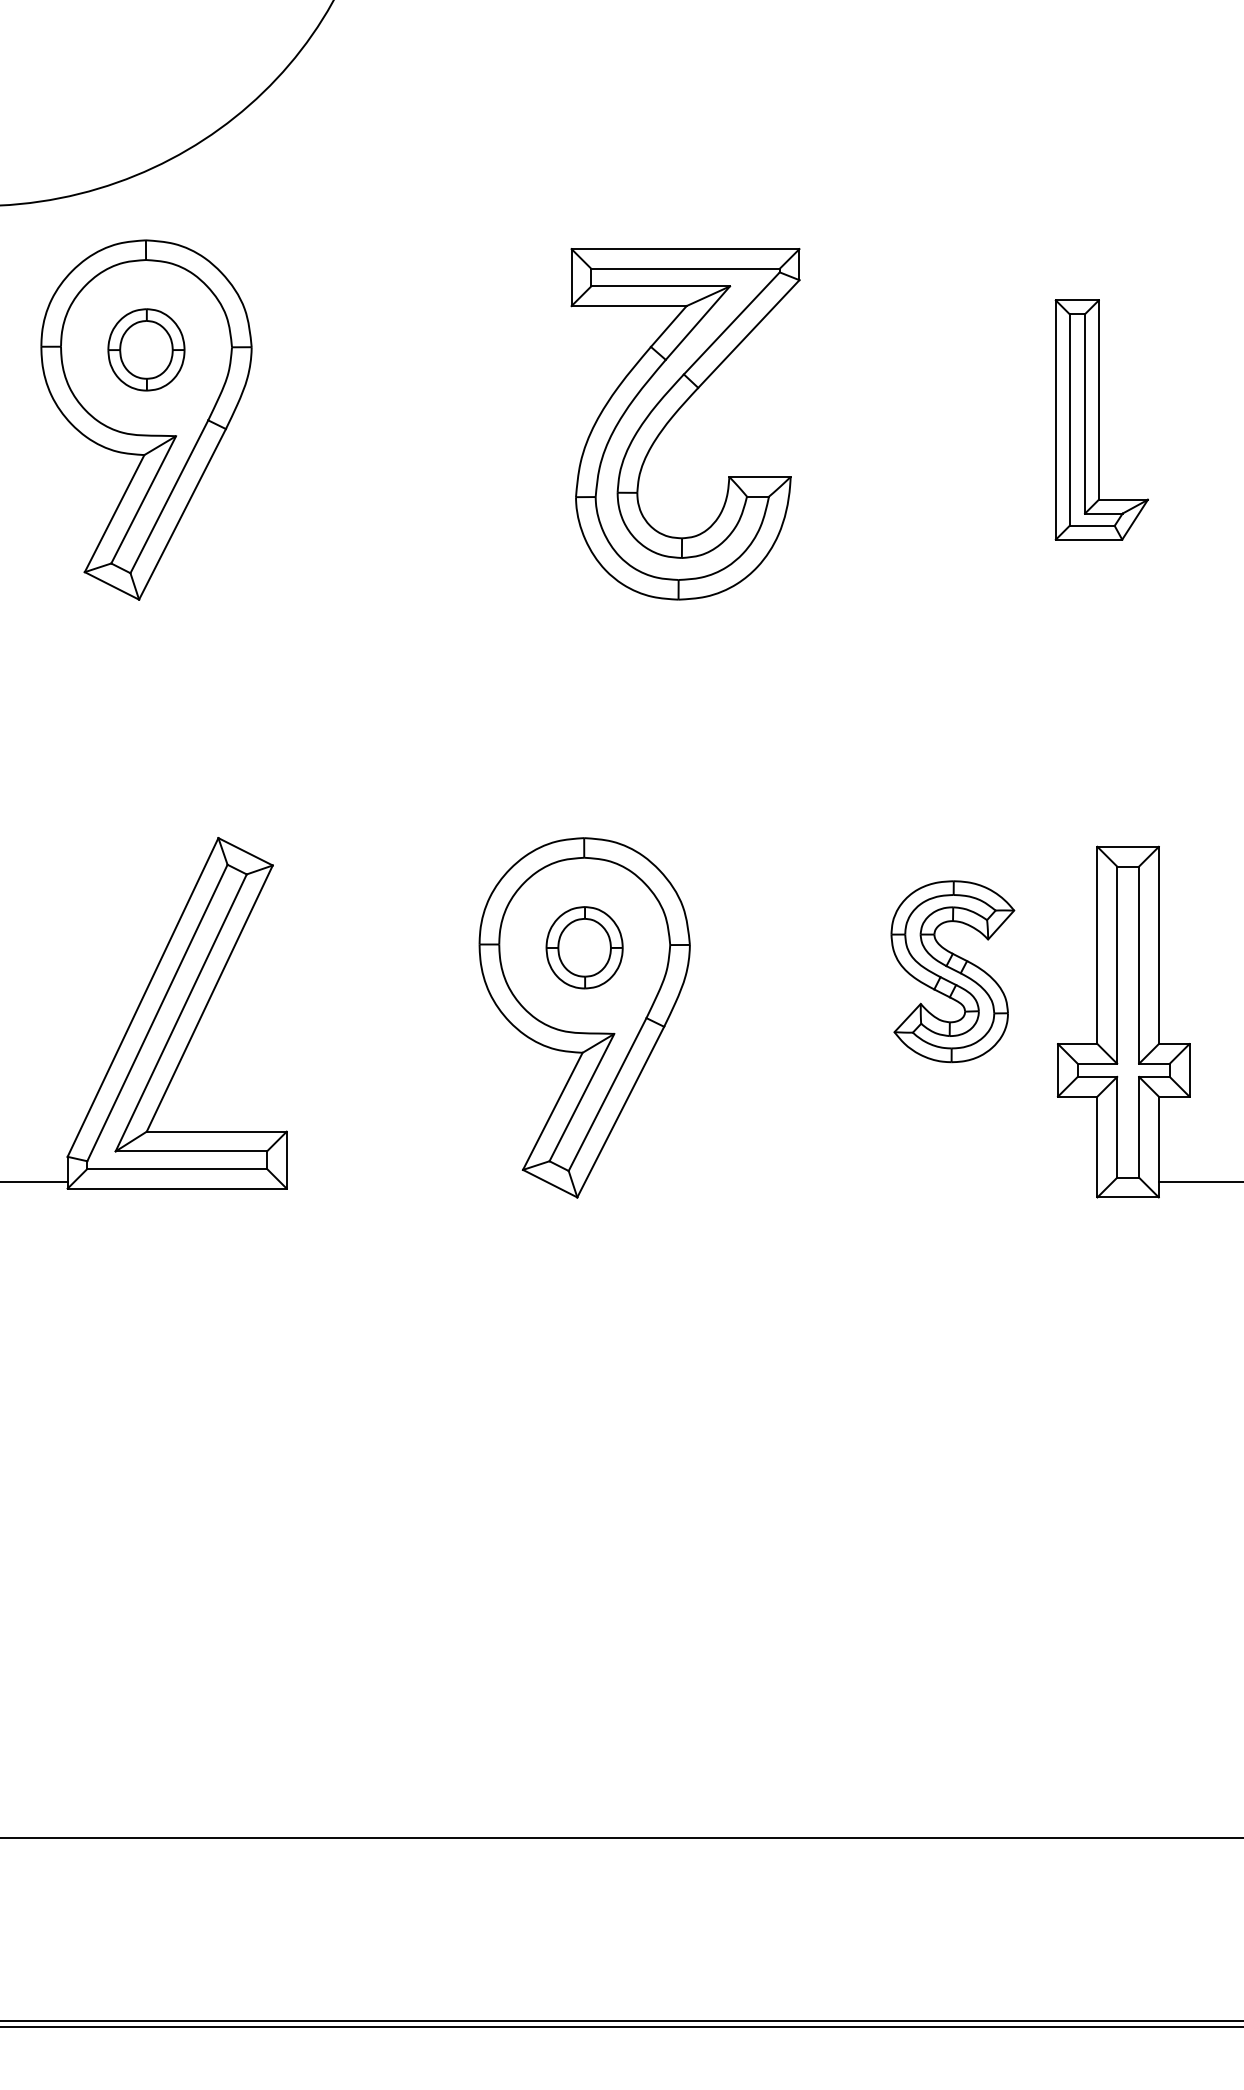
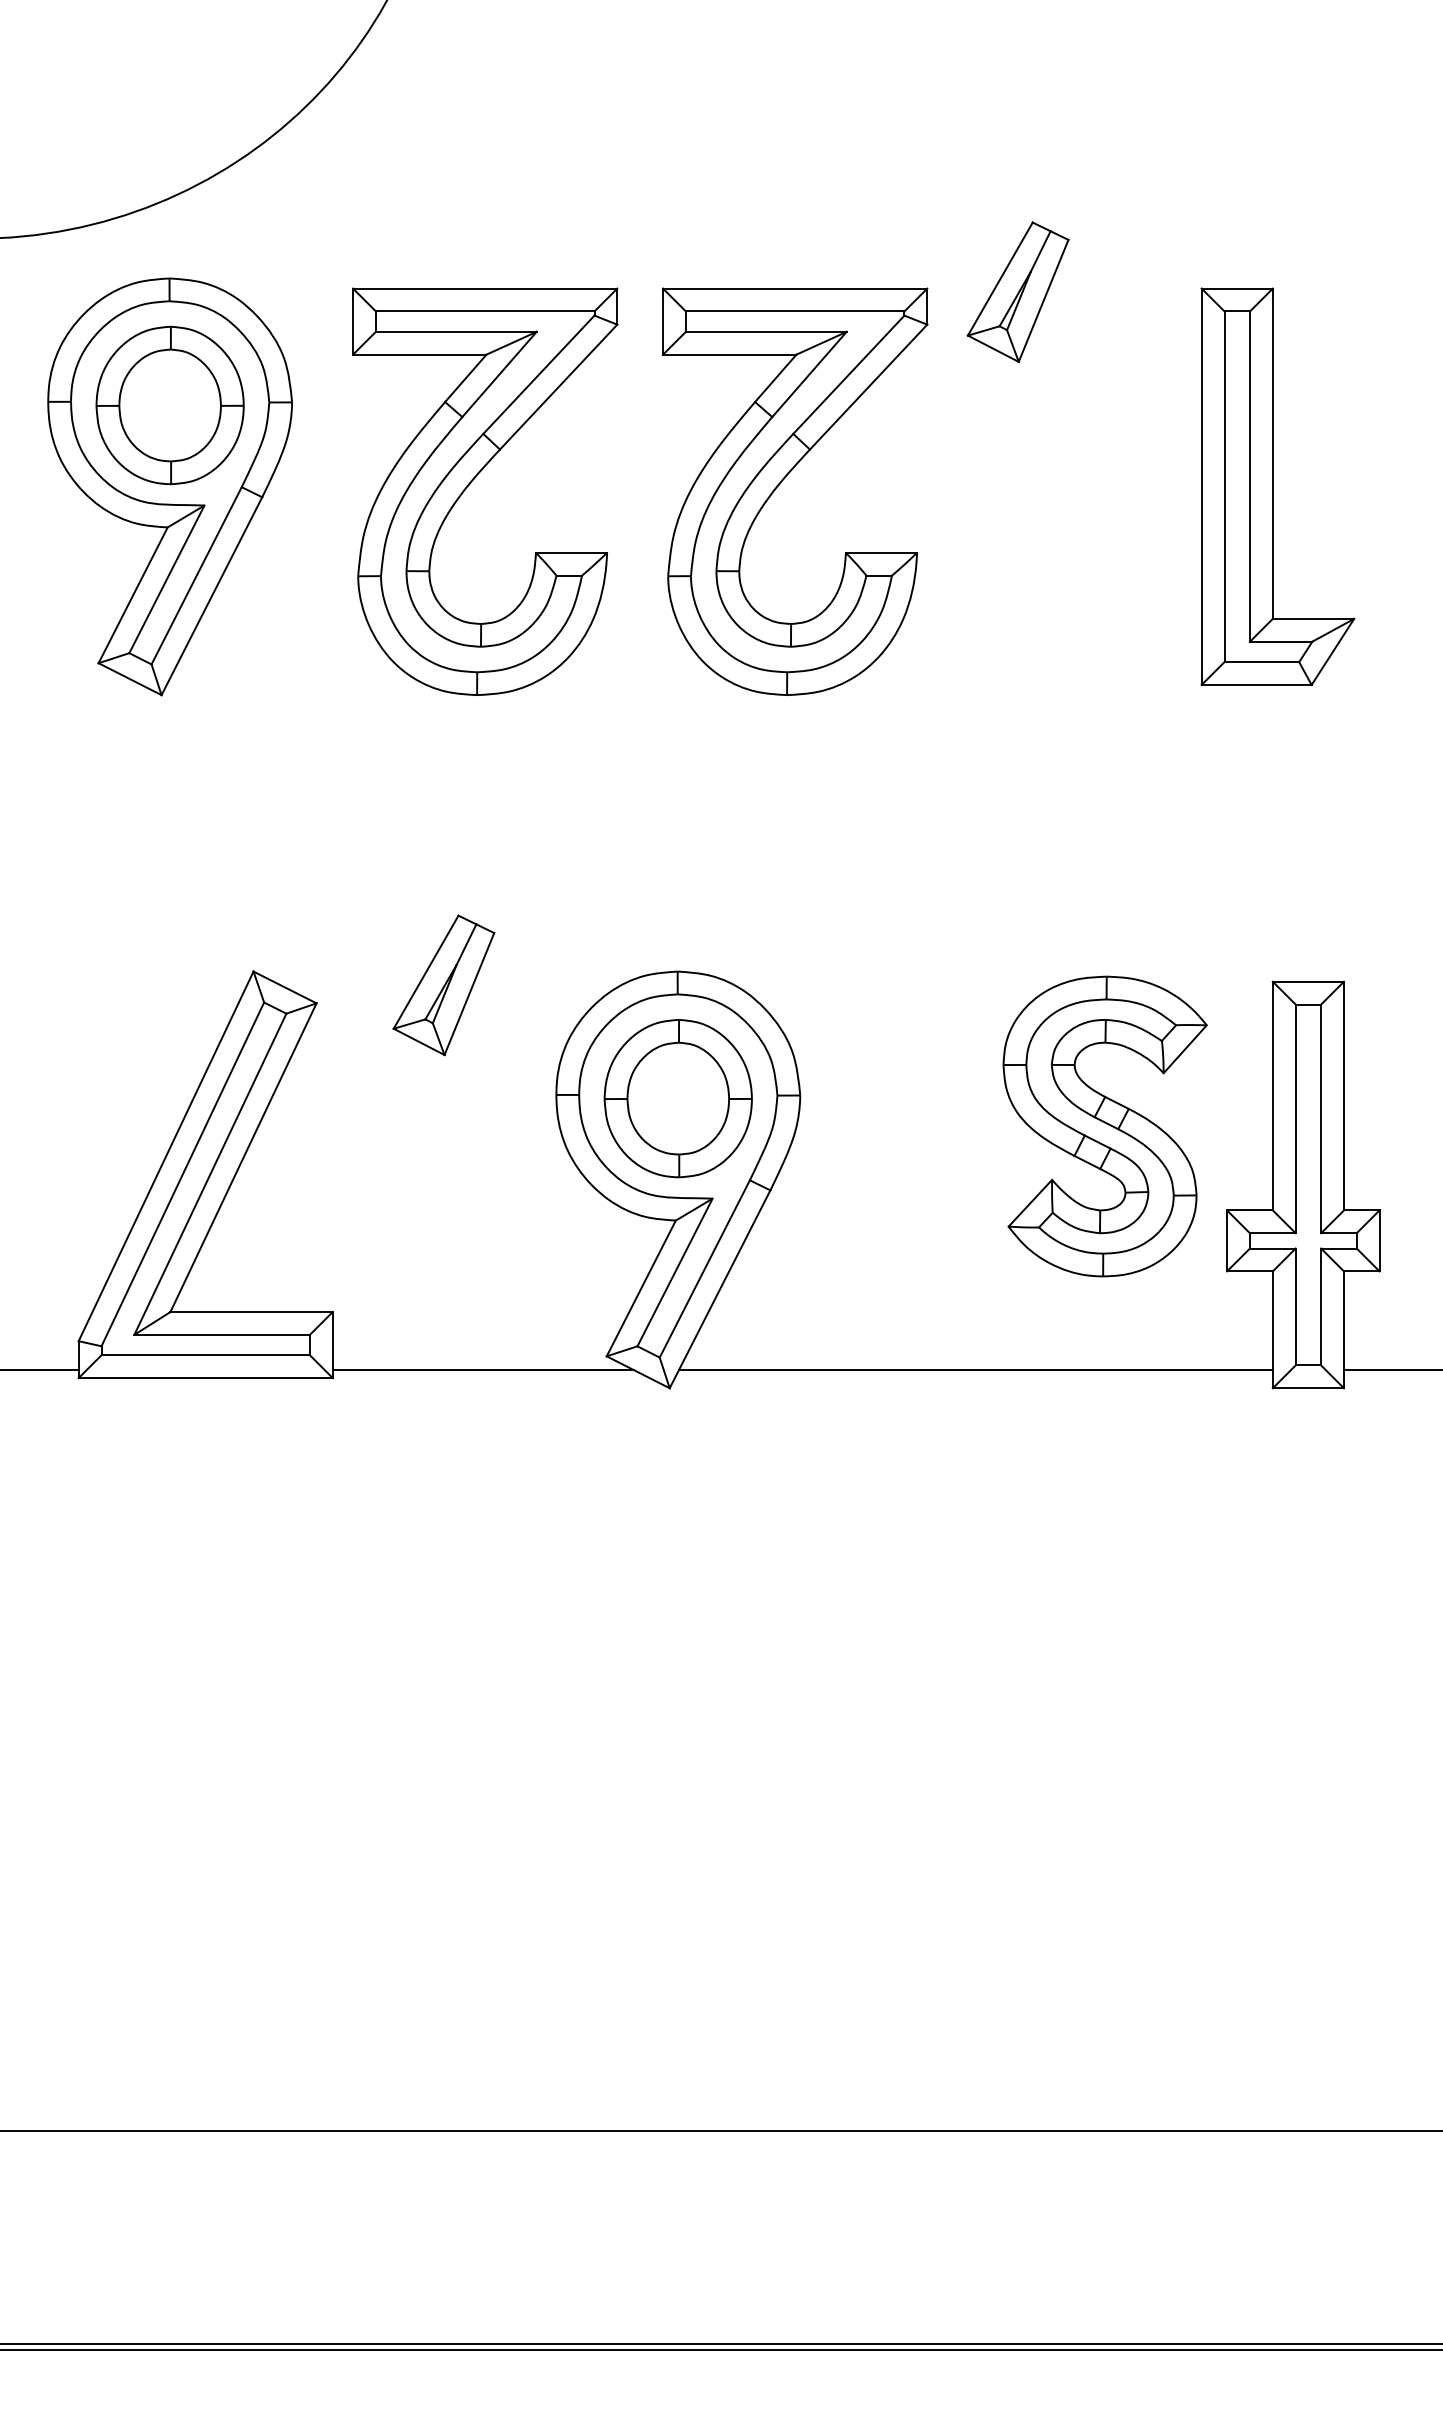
part: (877, 251) -> (1017, 291), added
part: (145, 349) -> (169, 405), size x1.67
part: (406, 417) -> (471, 483), added
part: (1101, 419) -> (1277, 486), size x1.43
part: (382, 850) -> (443, 985), added
part: (584, 947) -> (677, 1098), size x1.67
part: (952, 971) -> (1104, 1126), size x1.43
line: (415, 1182) -> (482, 1370), added
line: (841, 1182) -> (975, 1370), added

